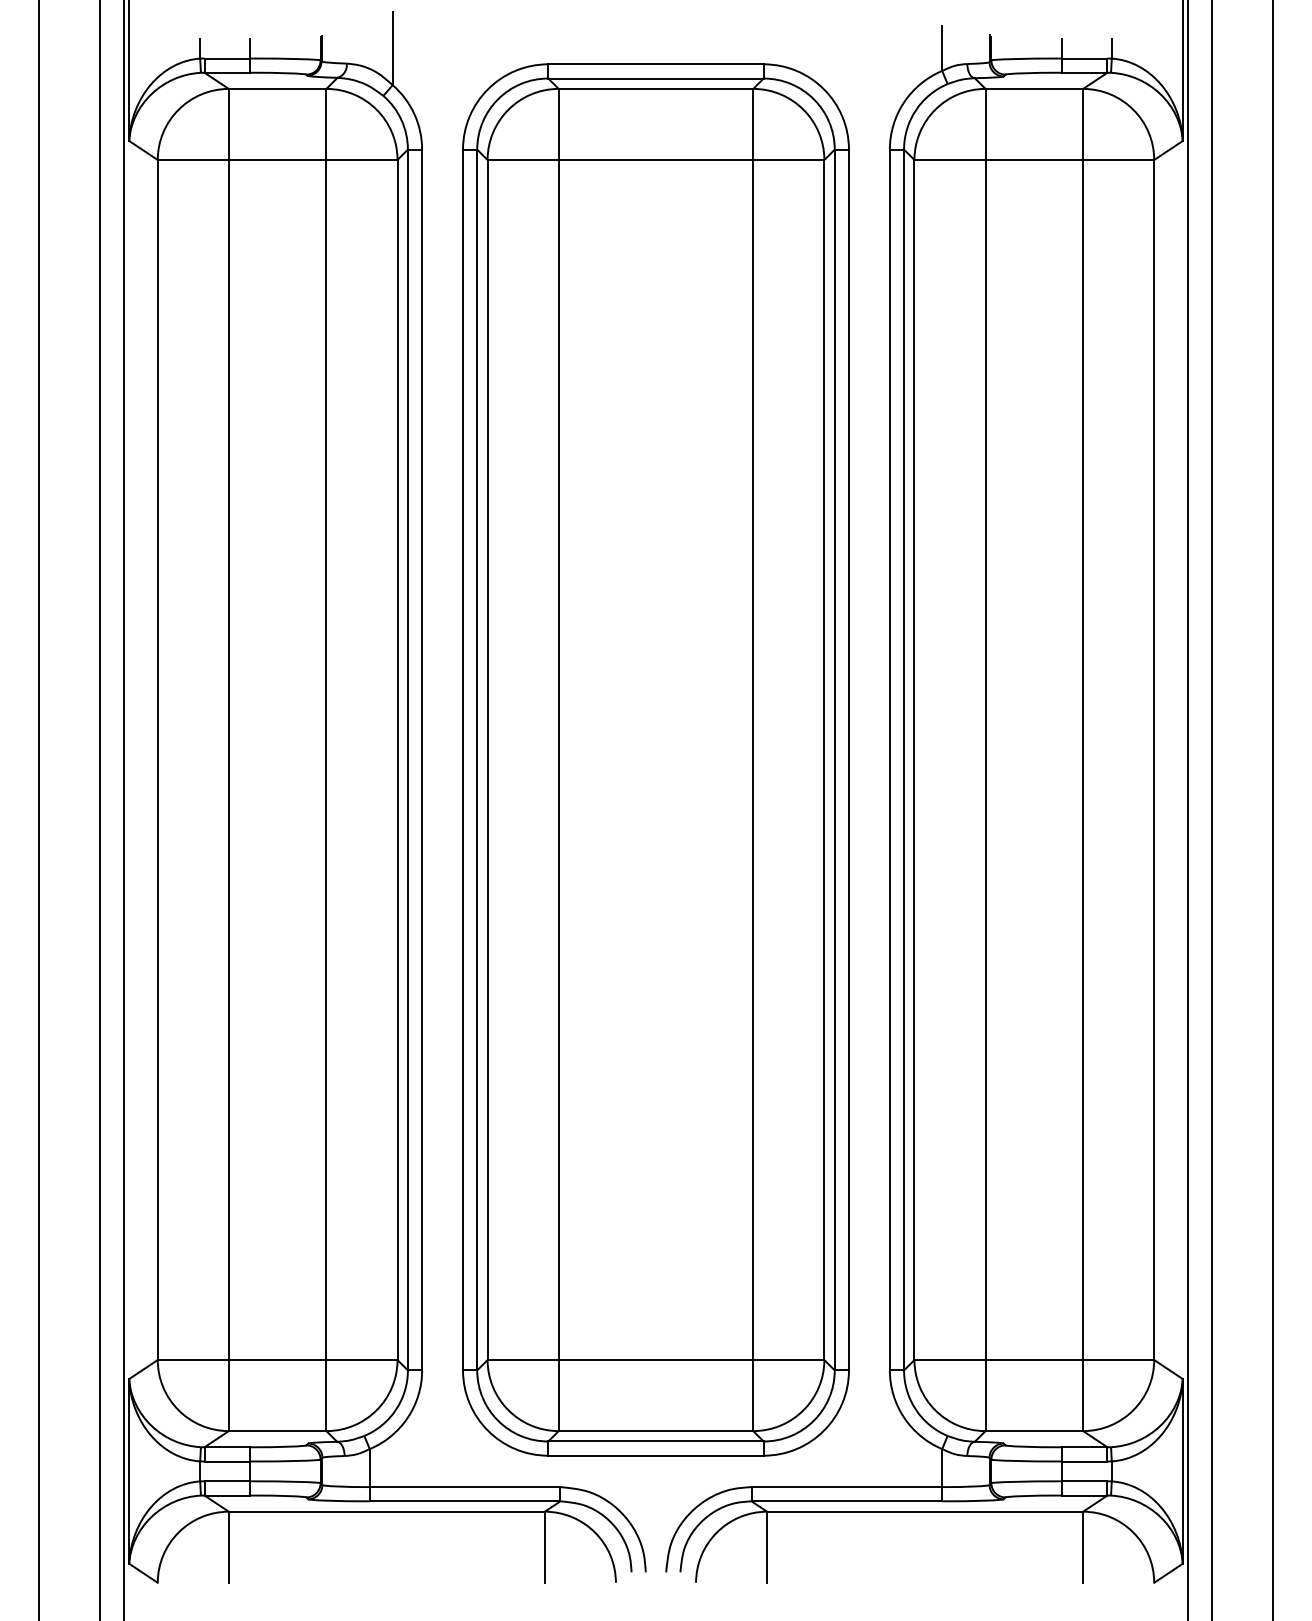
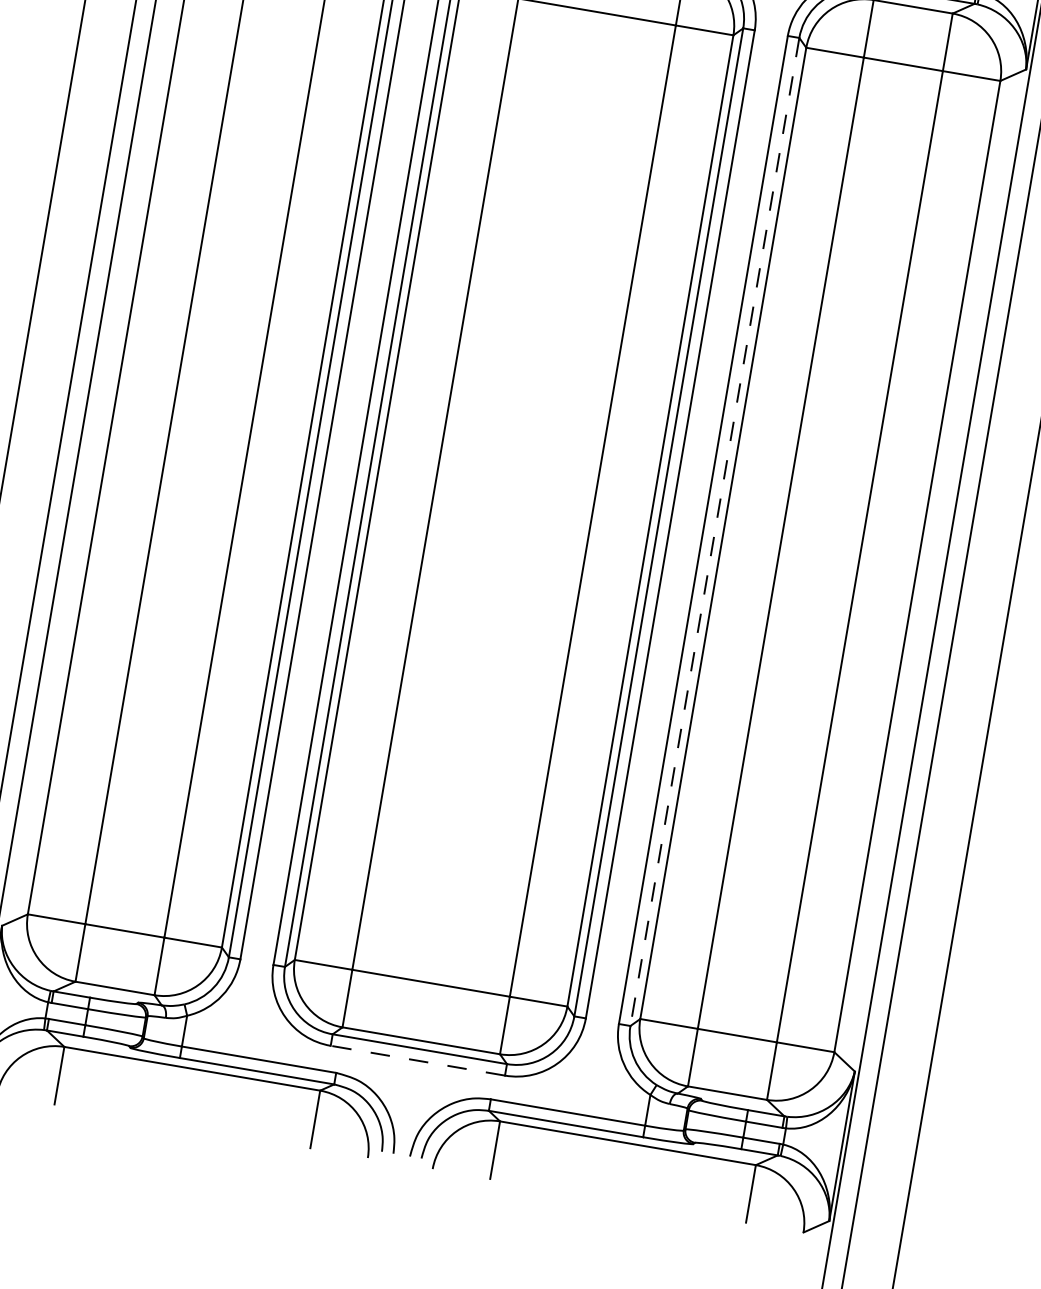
line: (904, 760) -> (715, 532), solid -> dashed
line: (655, 1455) -> (417, 1060), solid -> dashed

